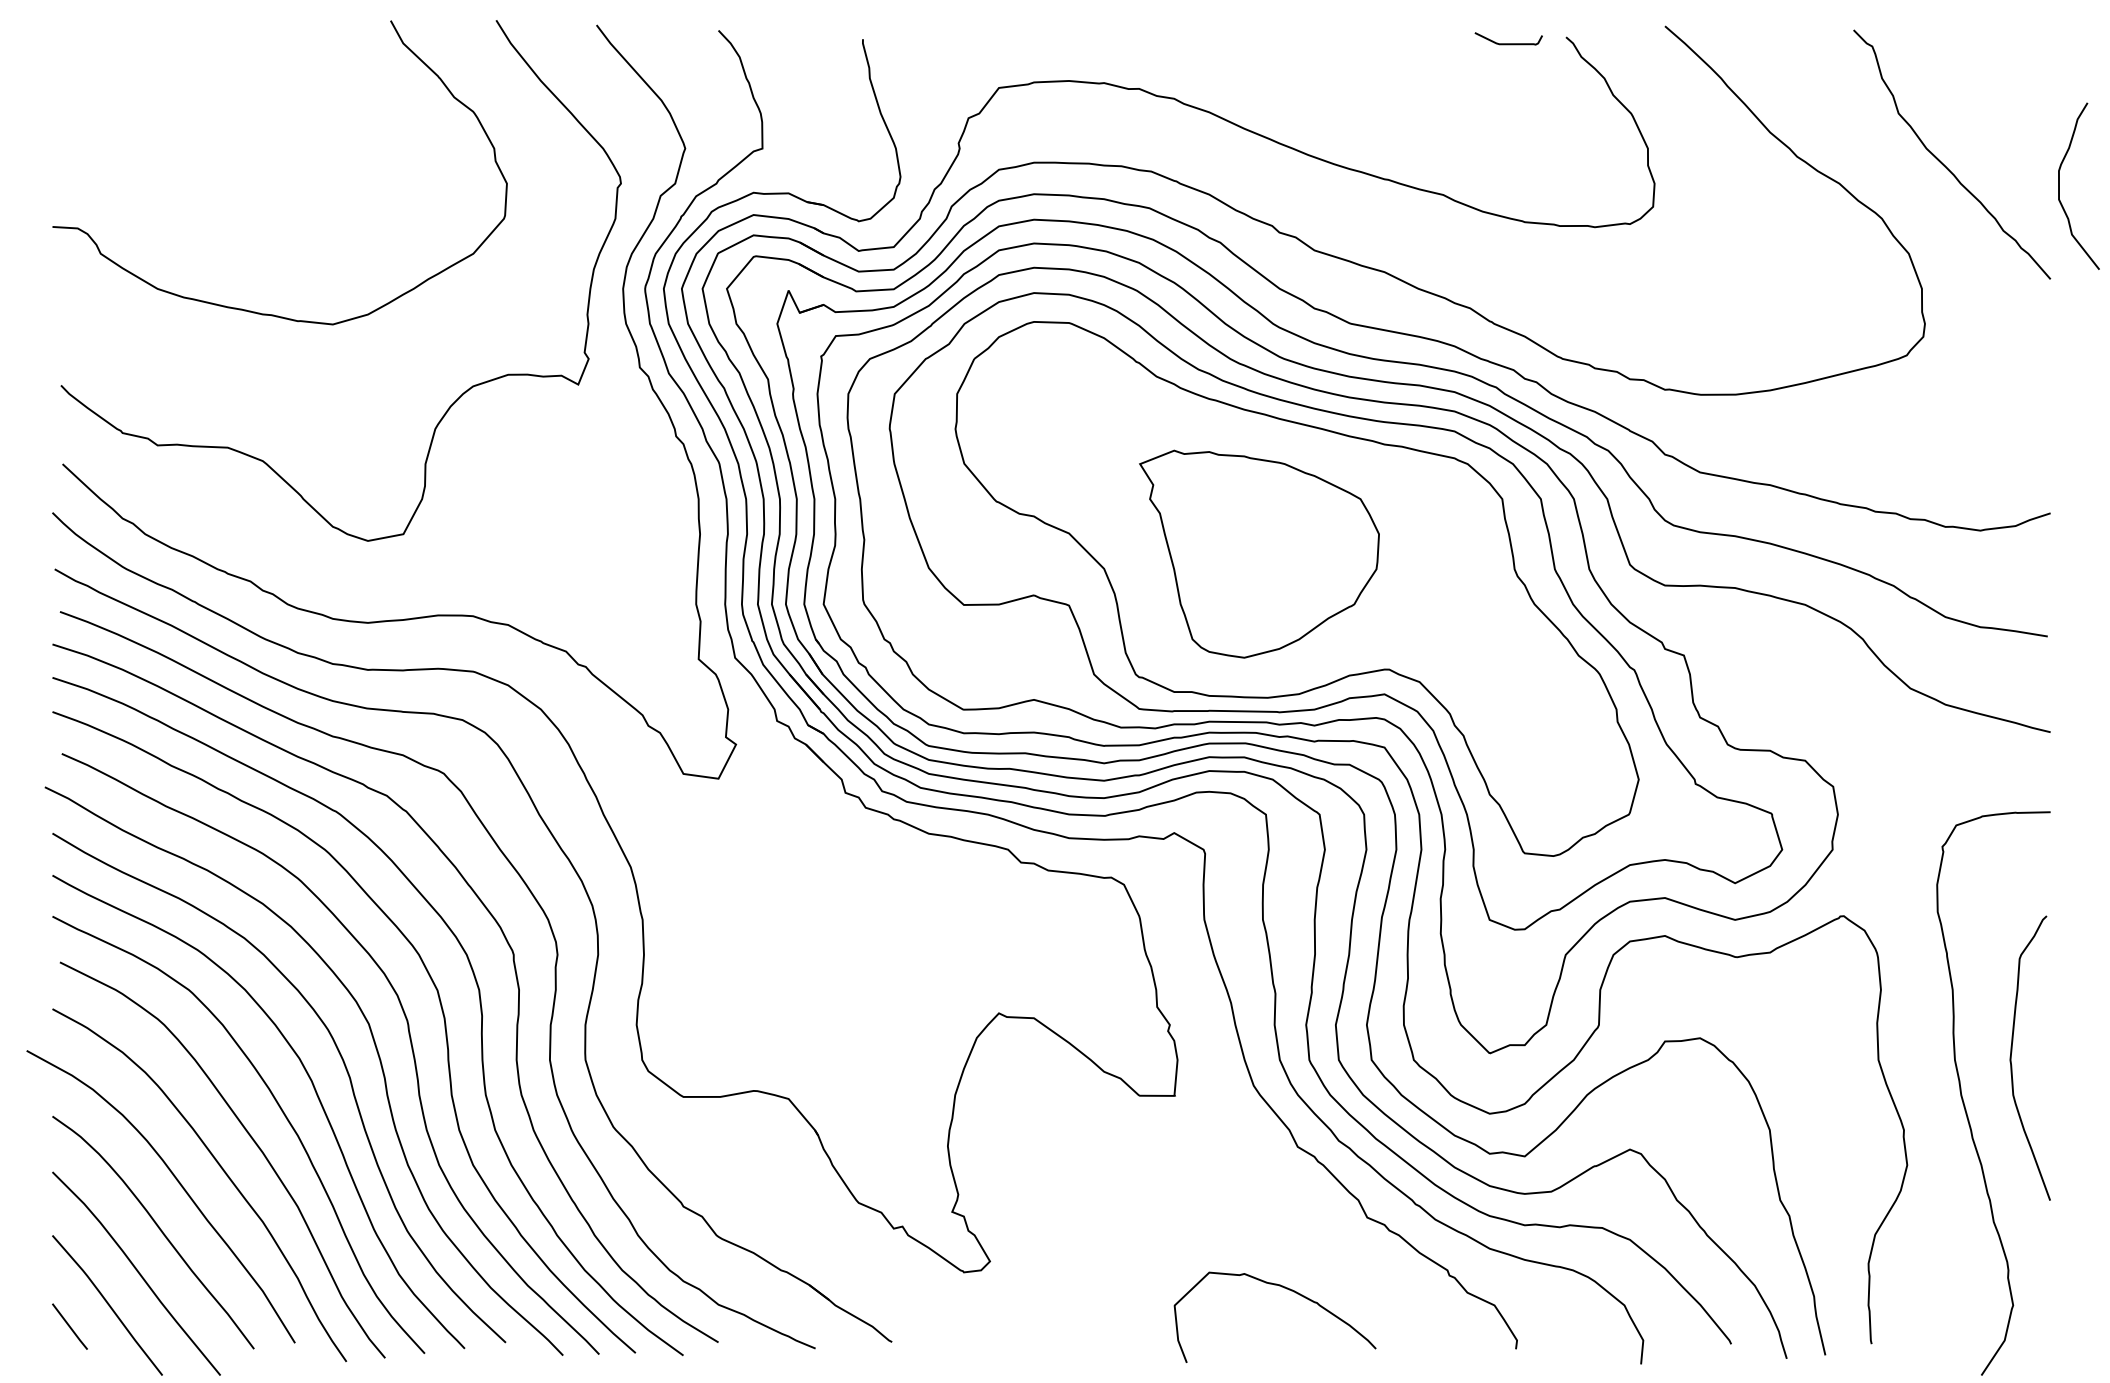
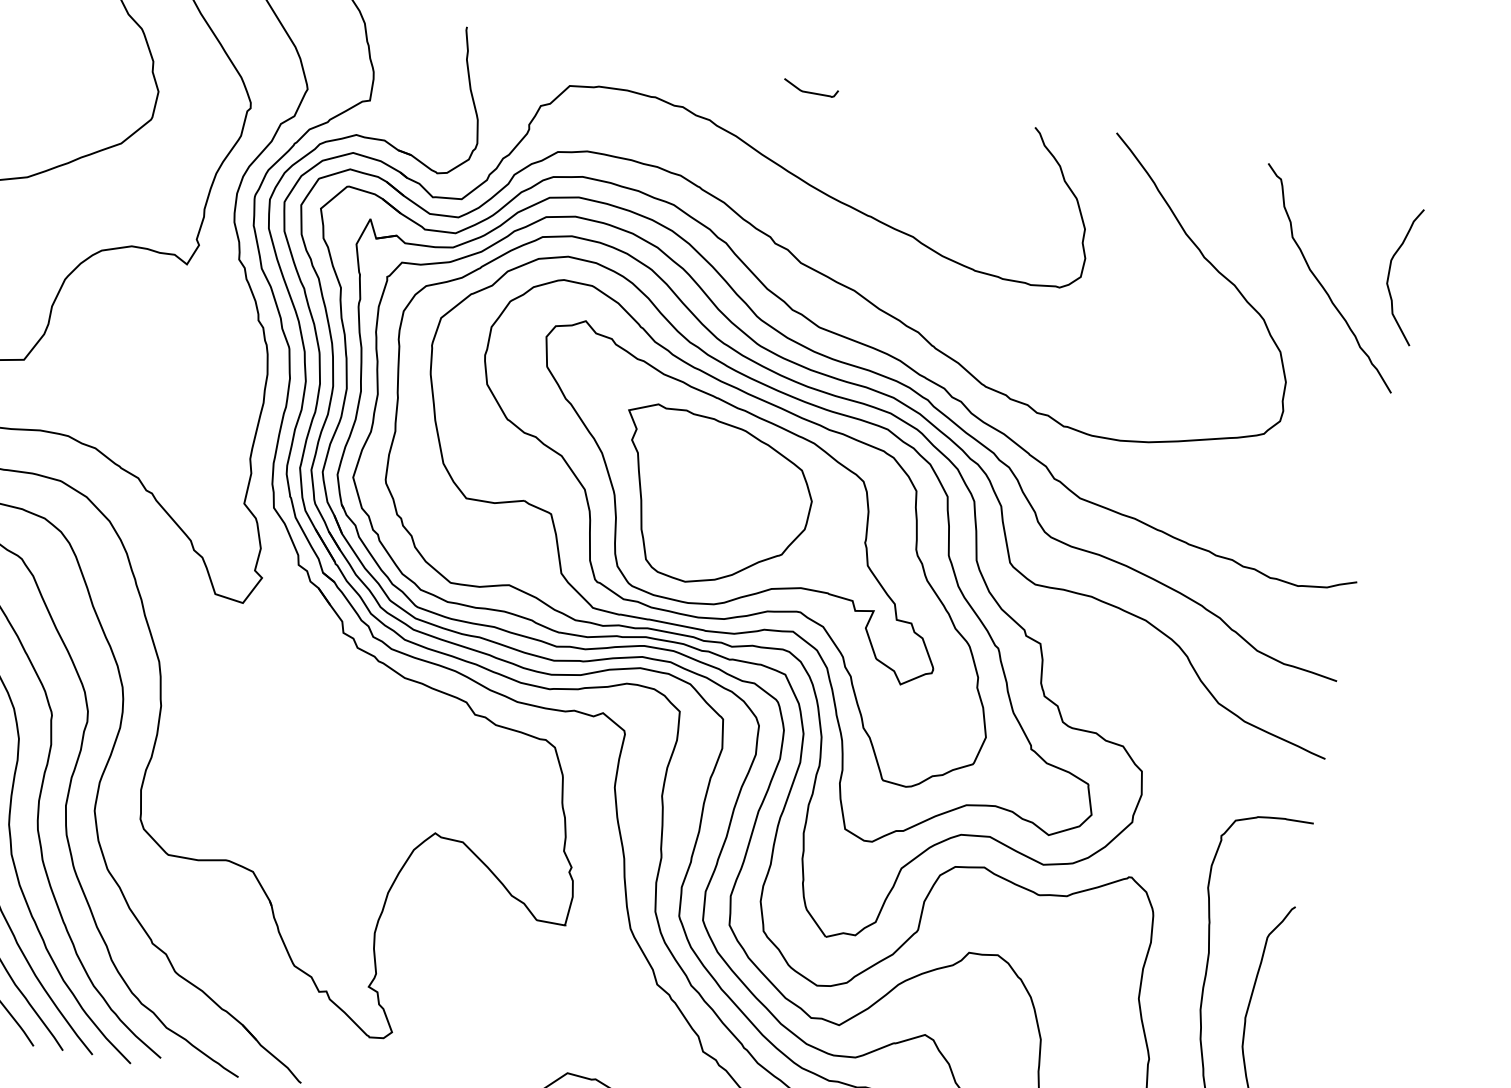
curve: (1508, 43) -> (810, 92), moved
curve: (2059, 185) -> (1389, 272), moved
part: (1292, 550) -> (739, 502), added

